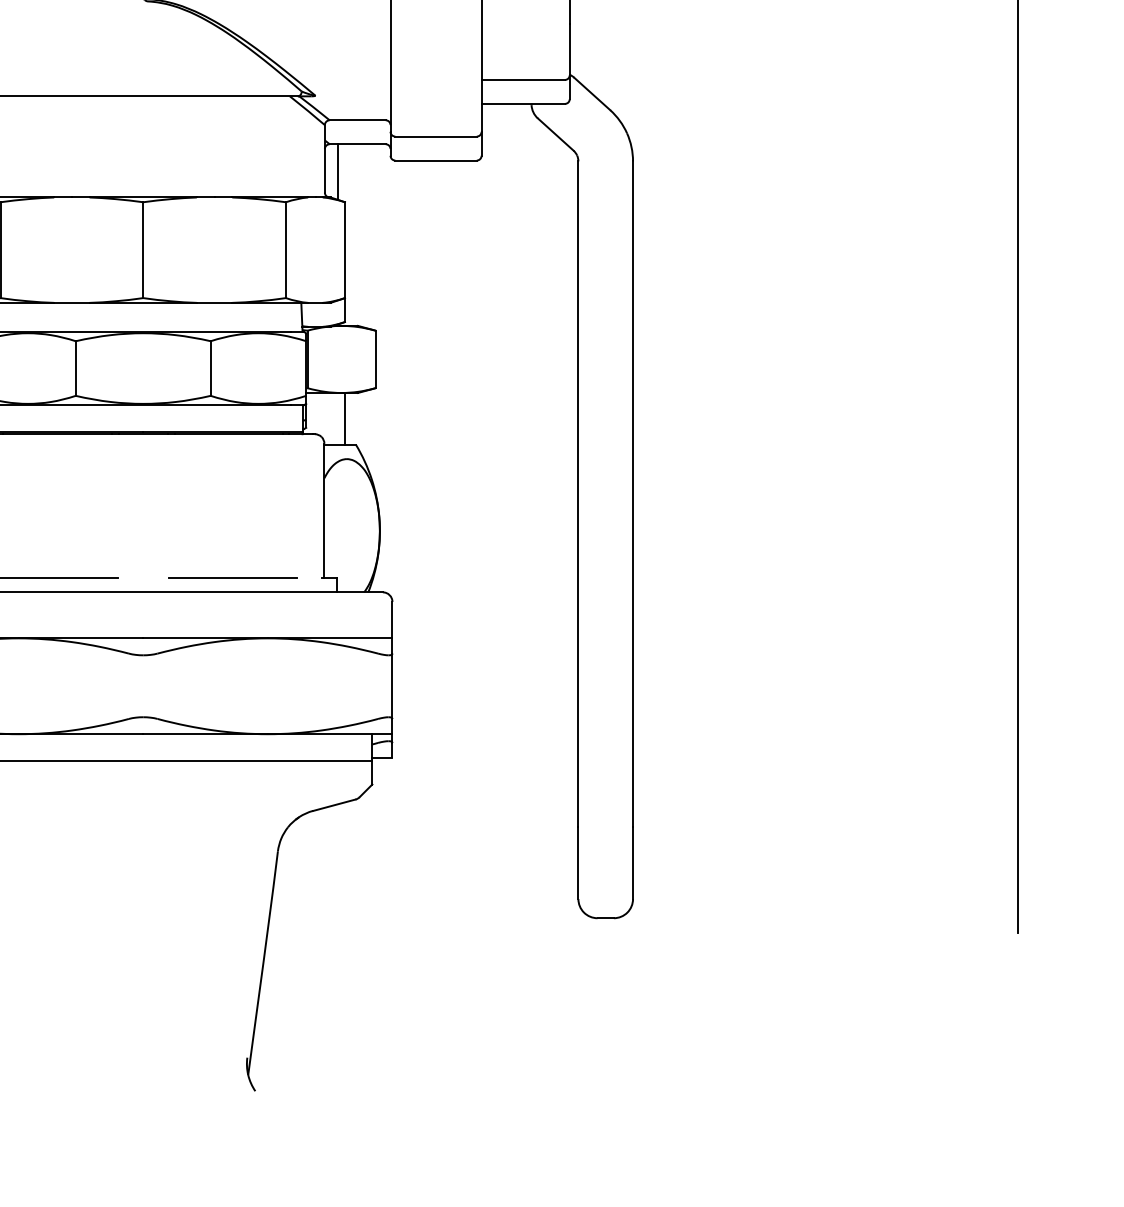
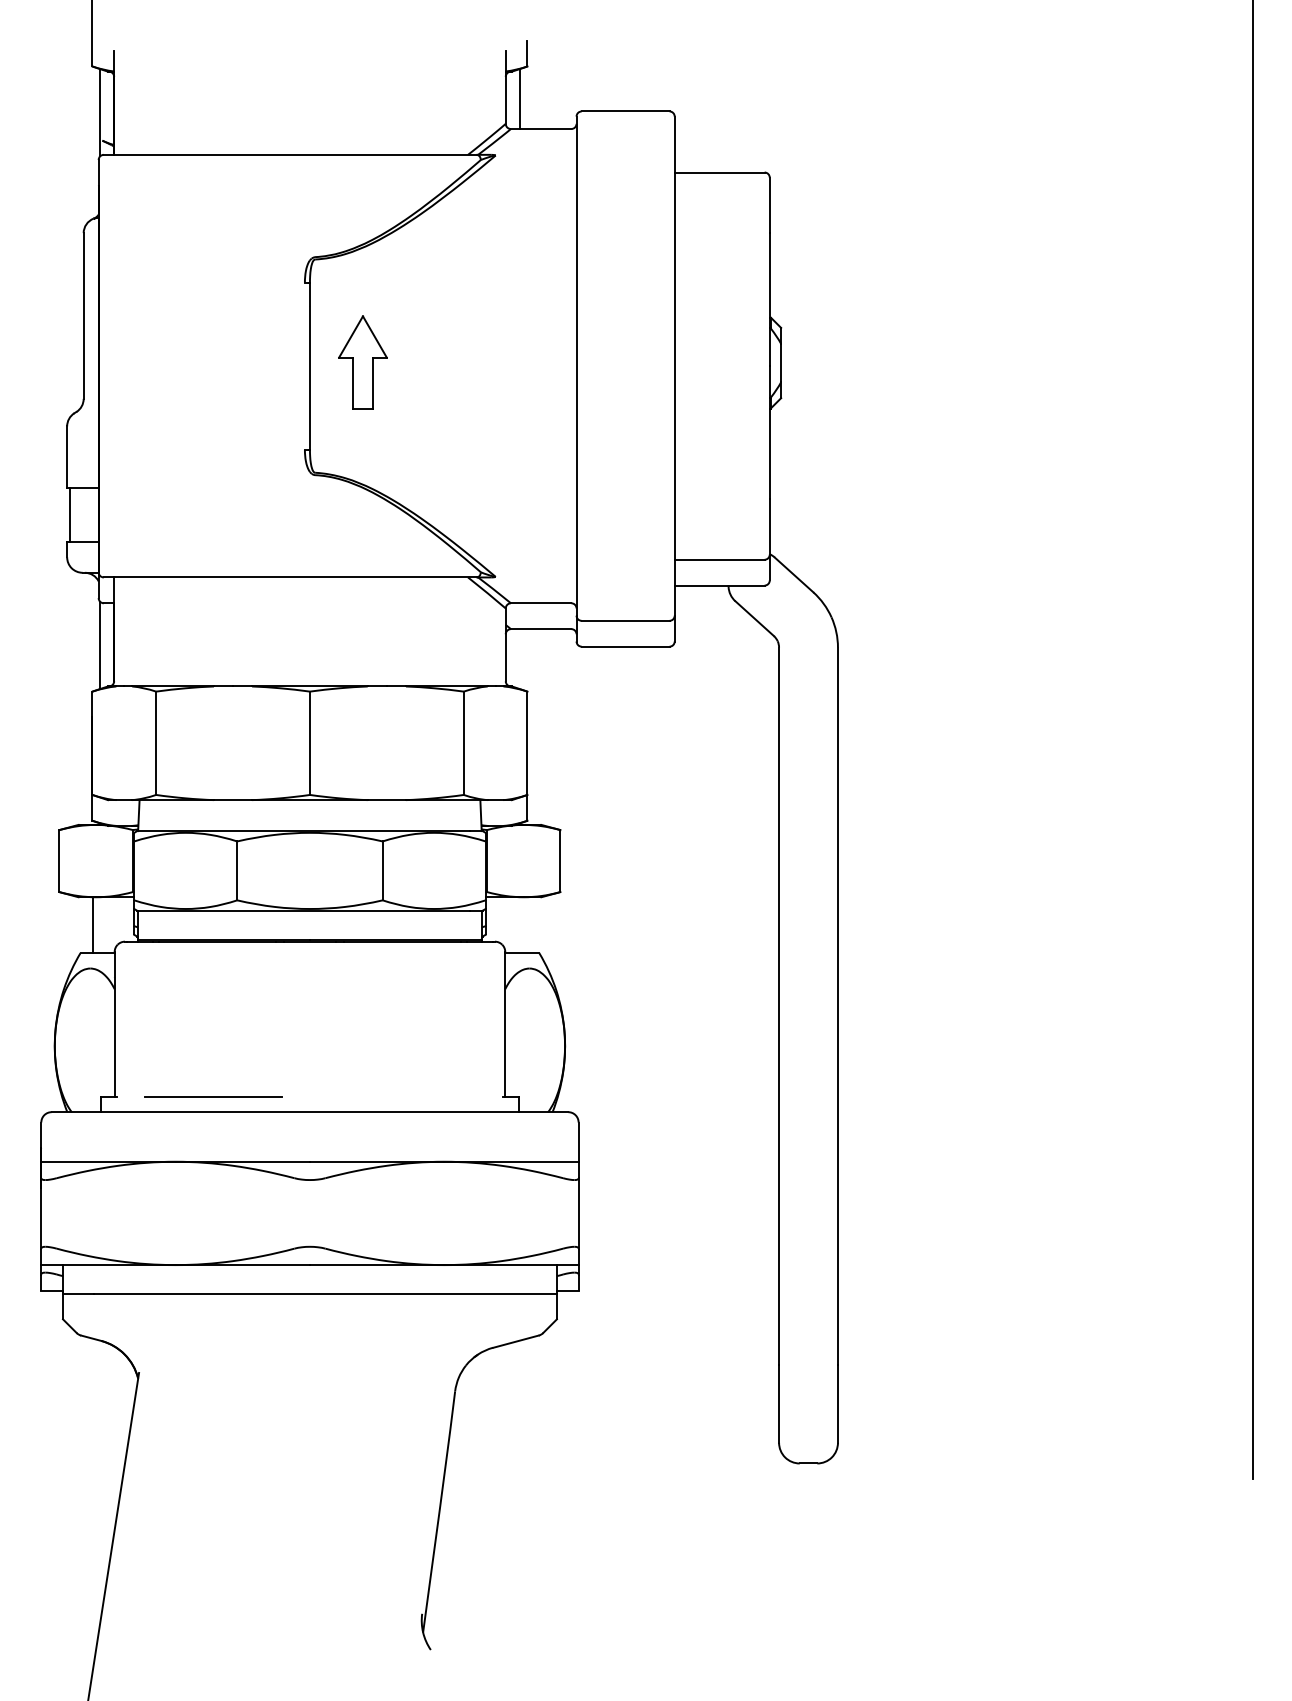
line: (337, 172) -> (519, 659), removed
line: (344, 419) -> (526, 925), removed
line: (232, 577) -> (406, 1096), removed

